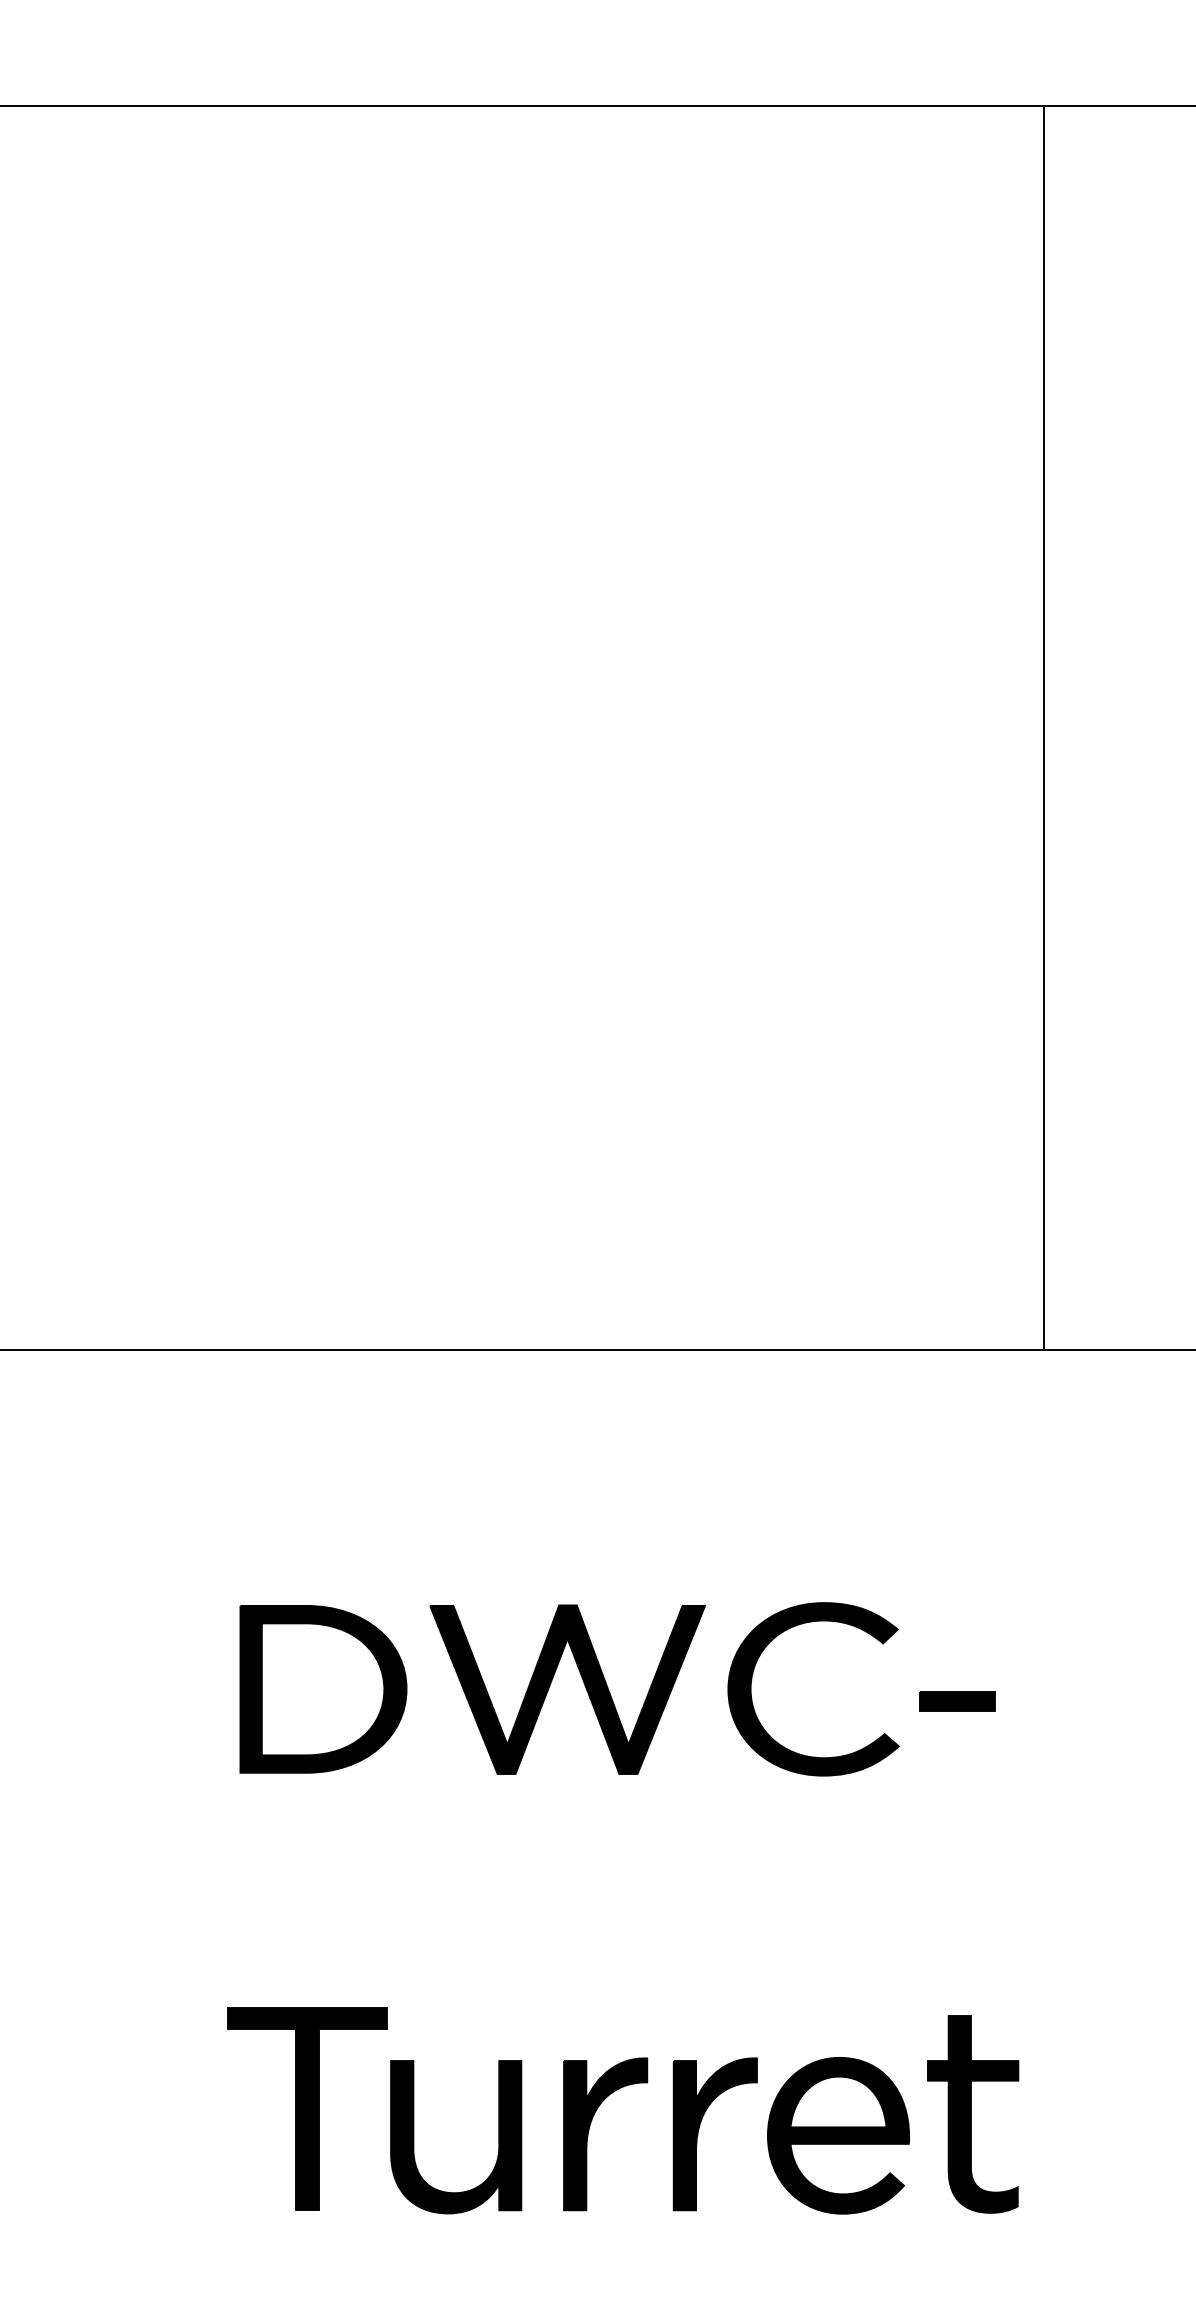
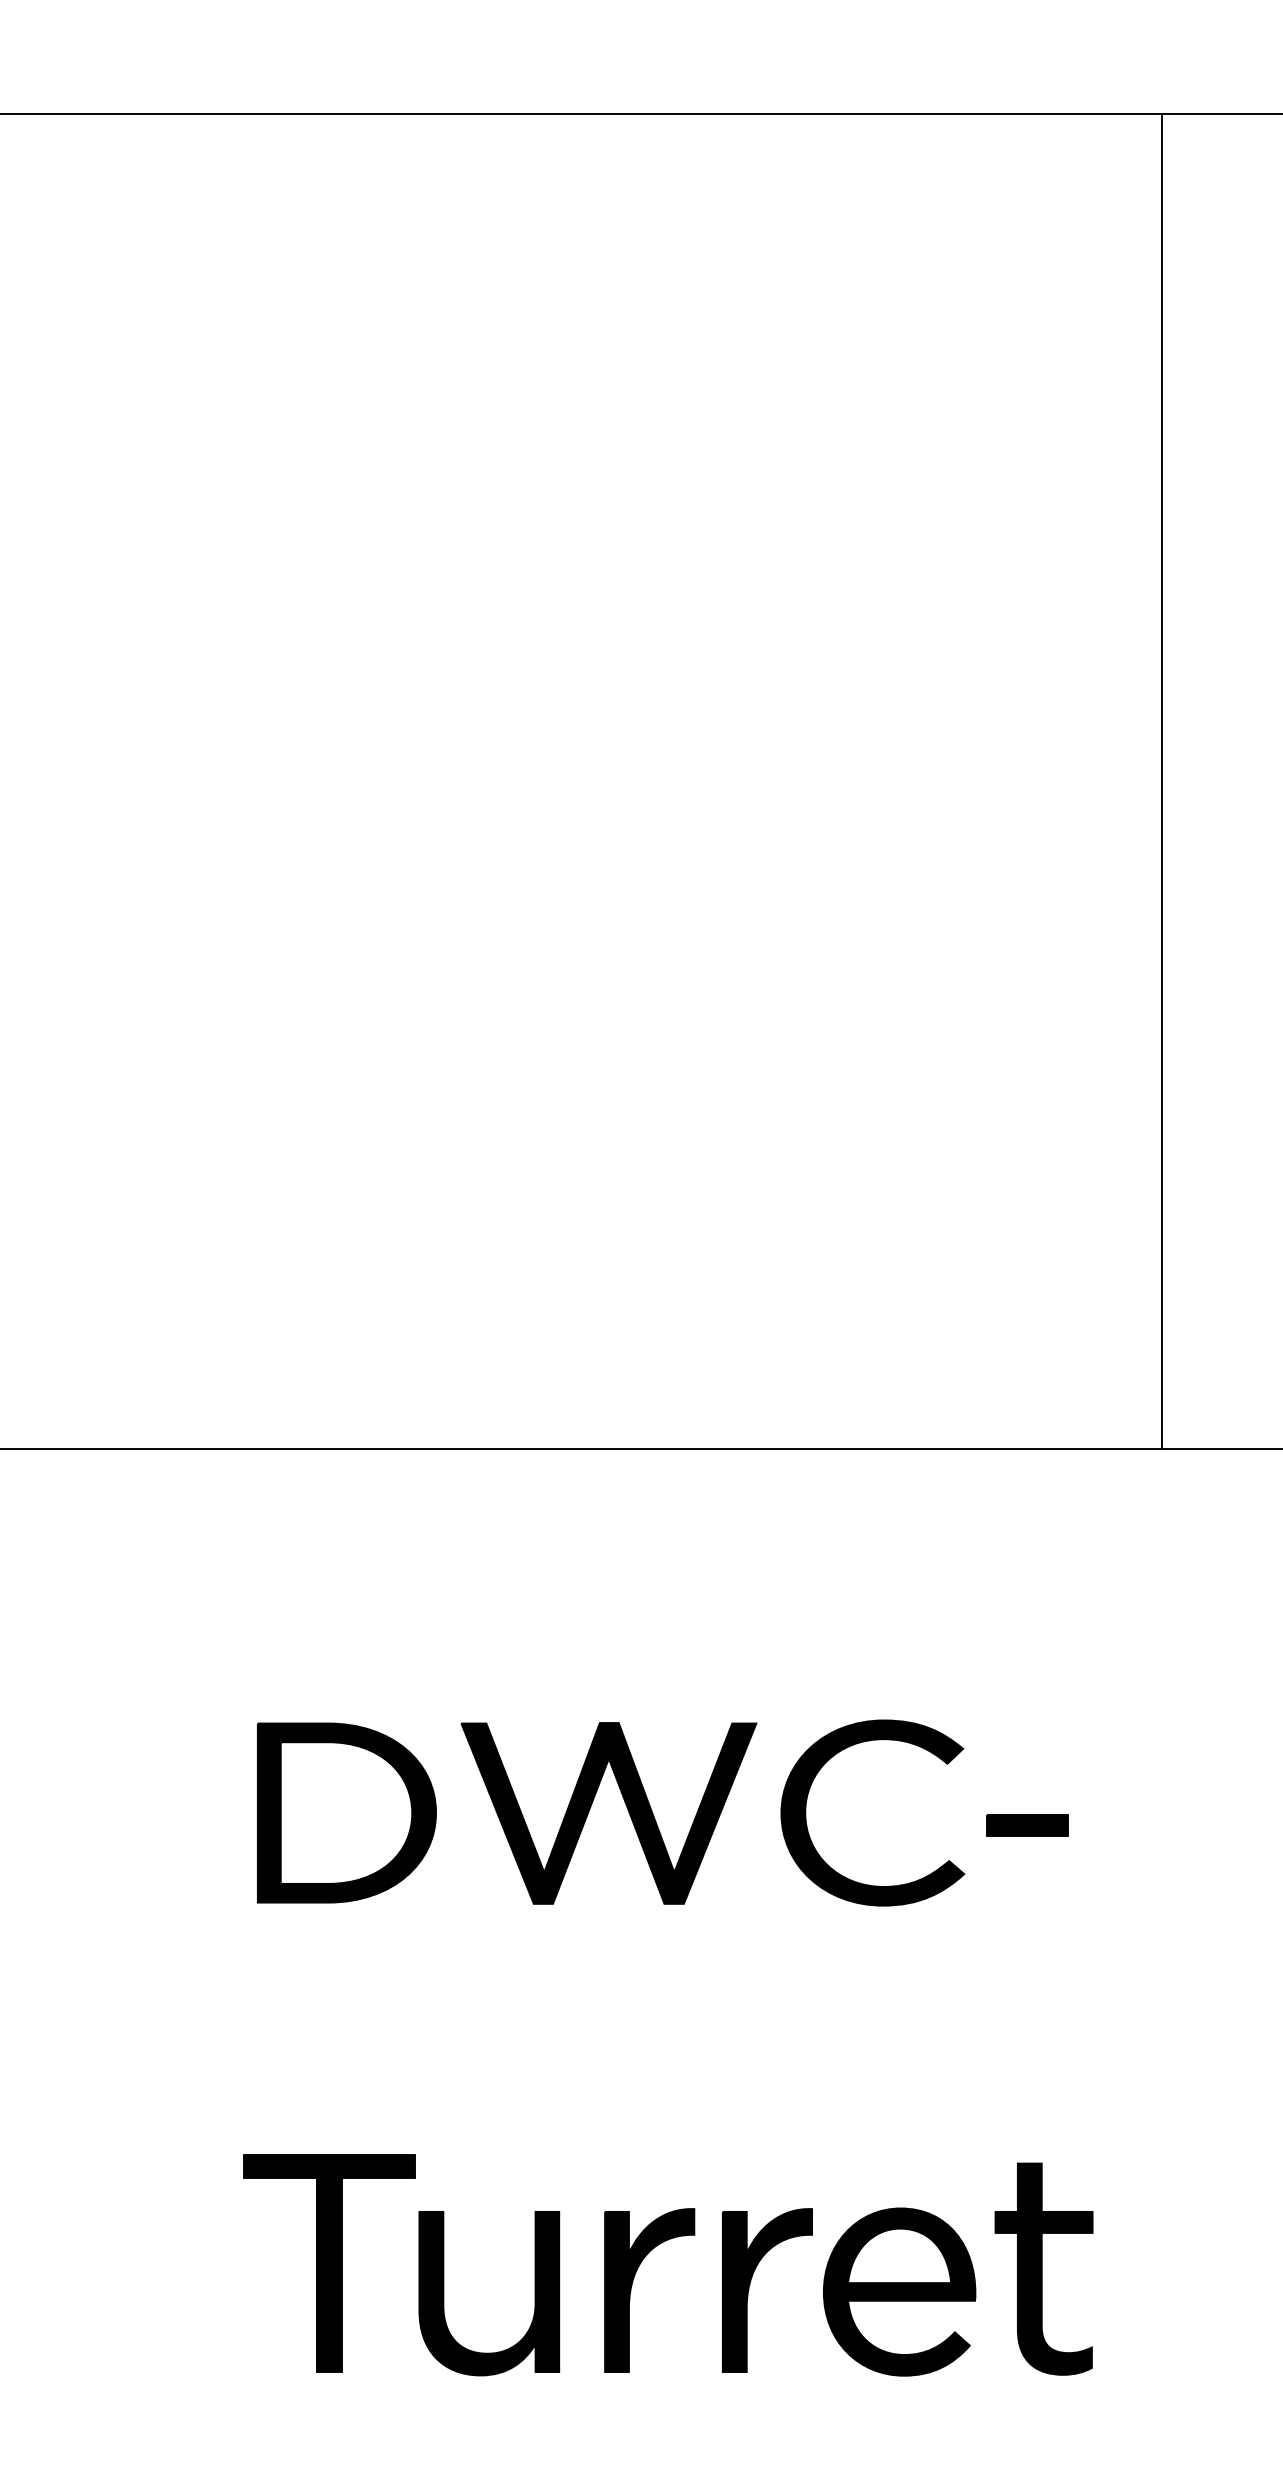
line: (1043, 728) -> (1161, 781), moved

